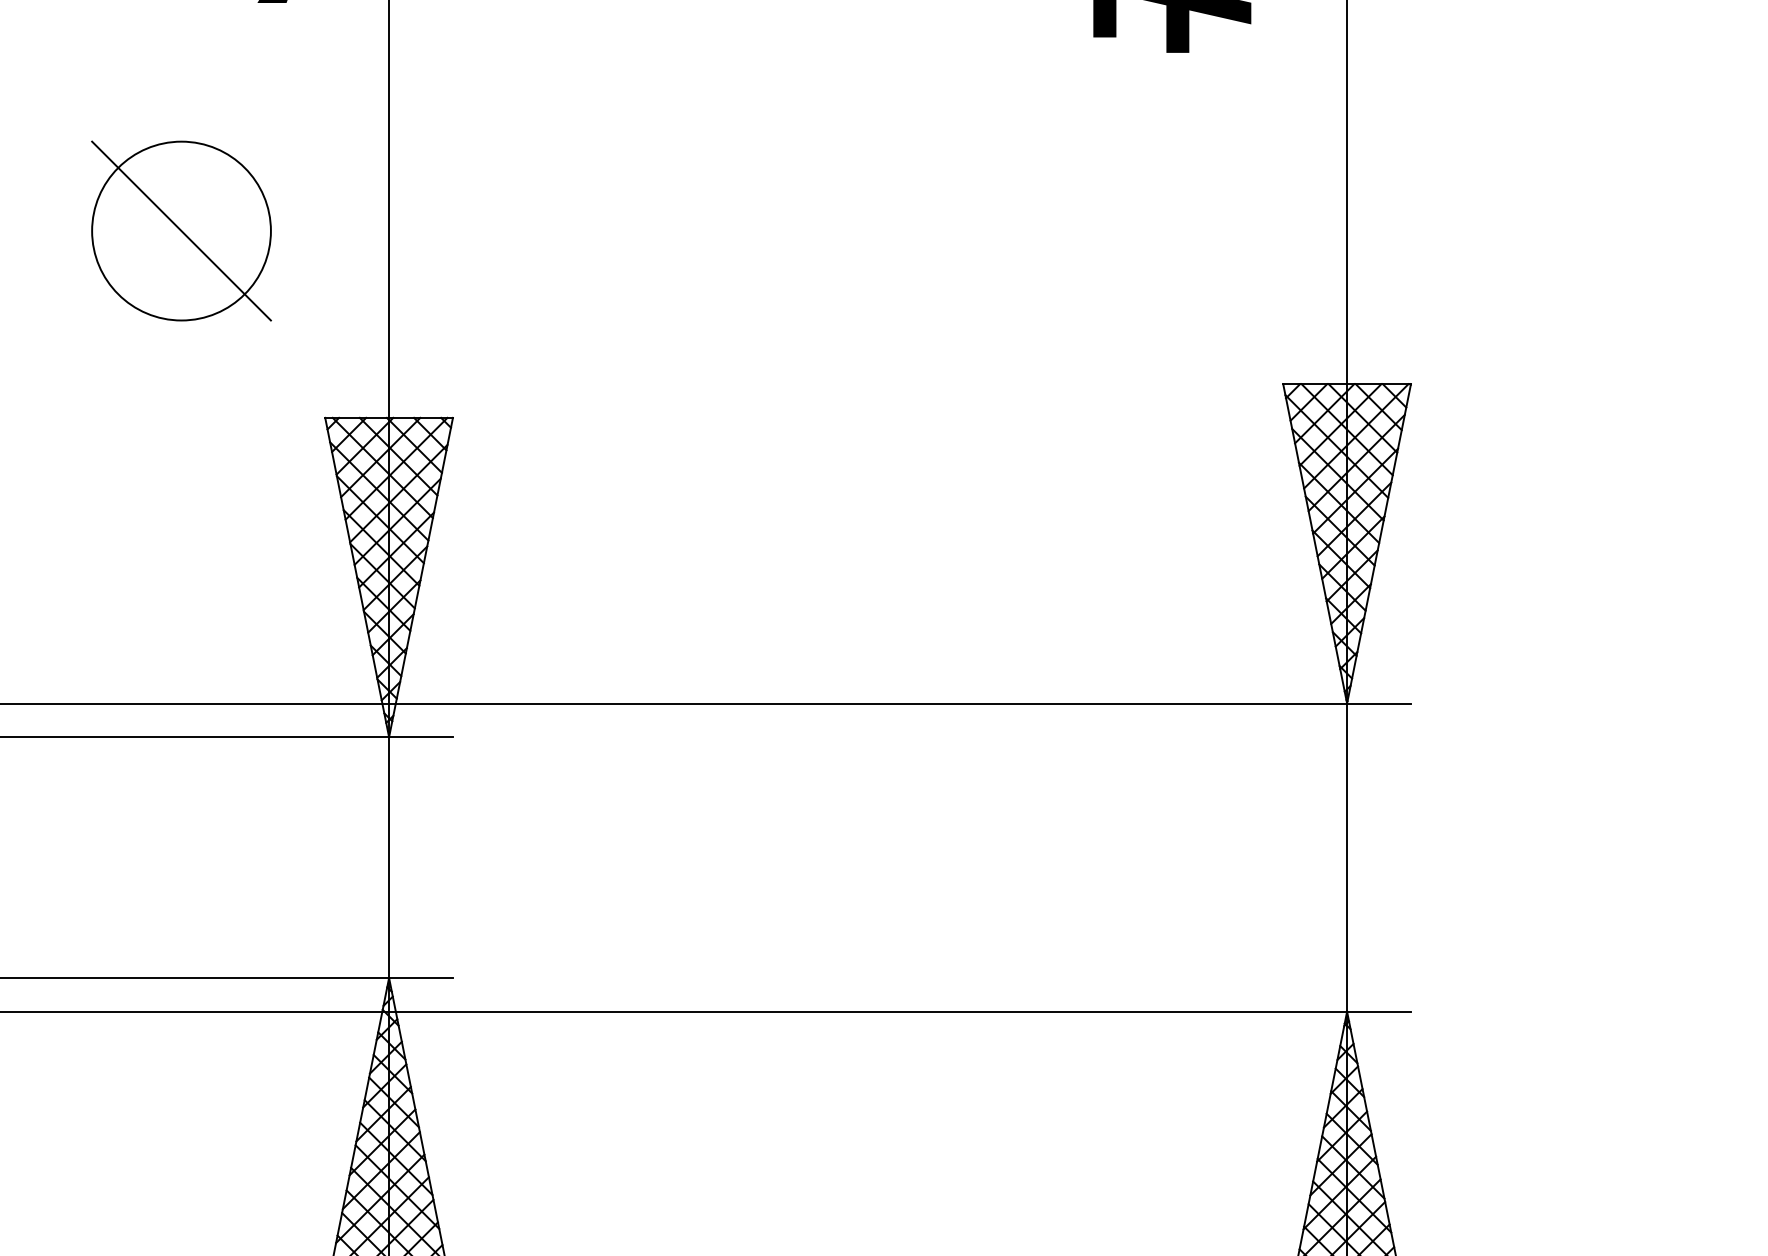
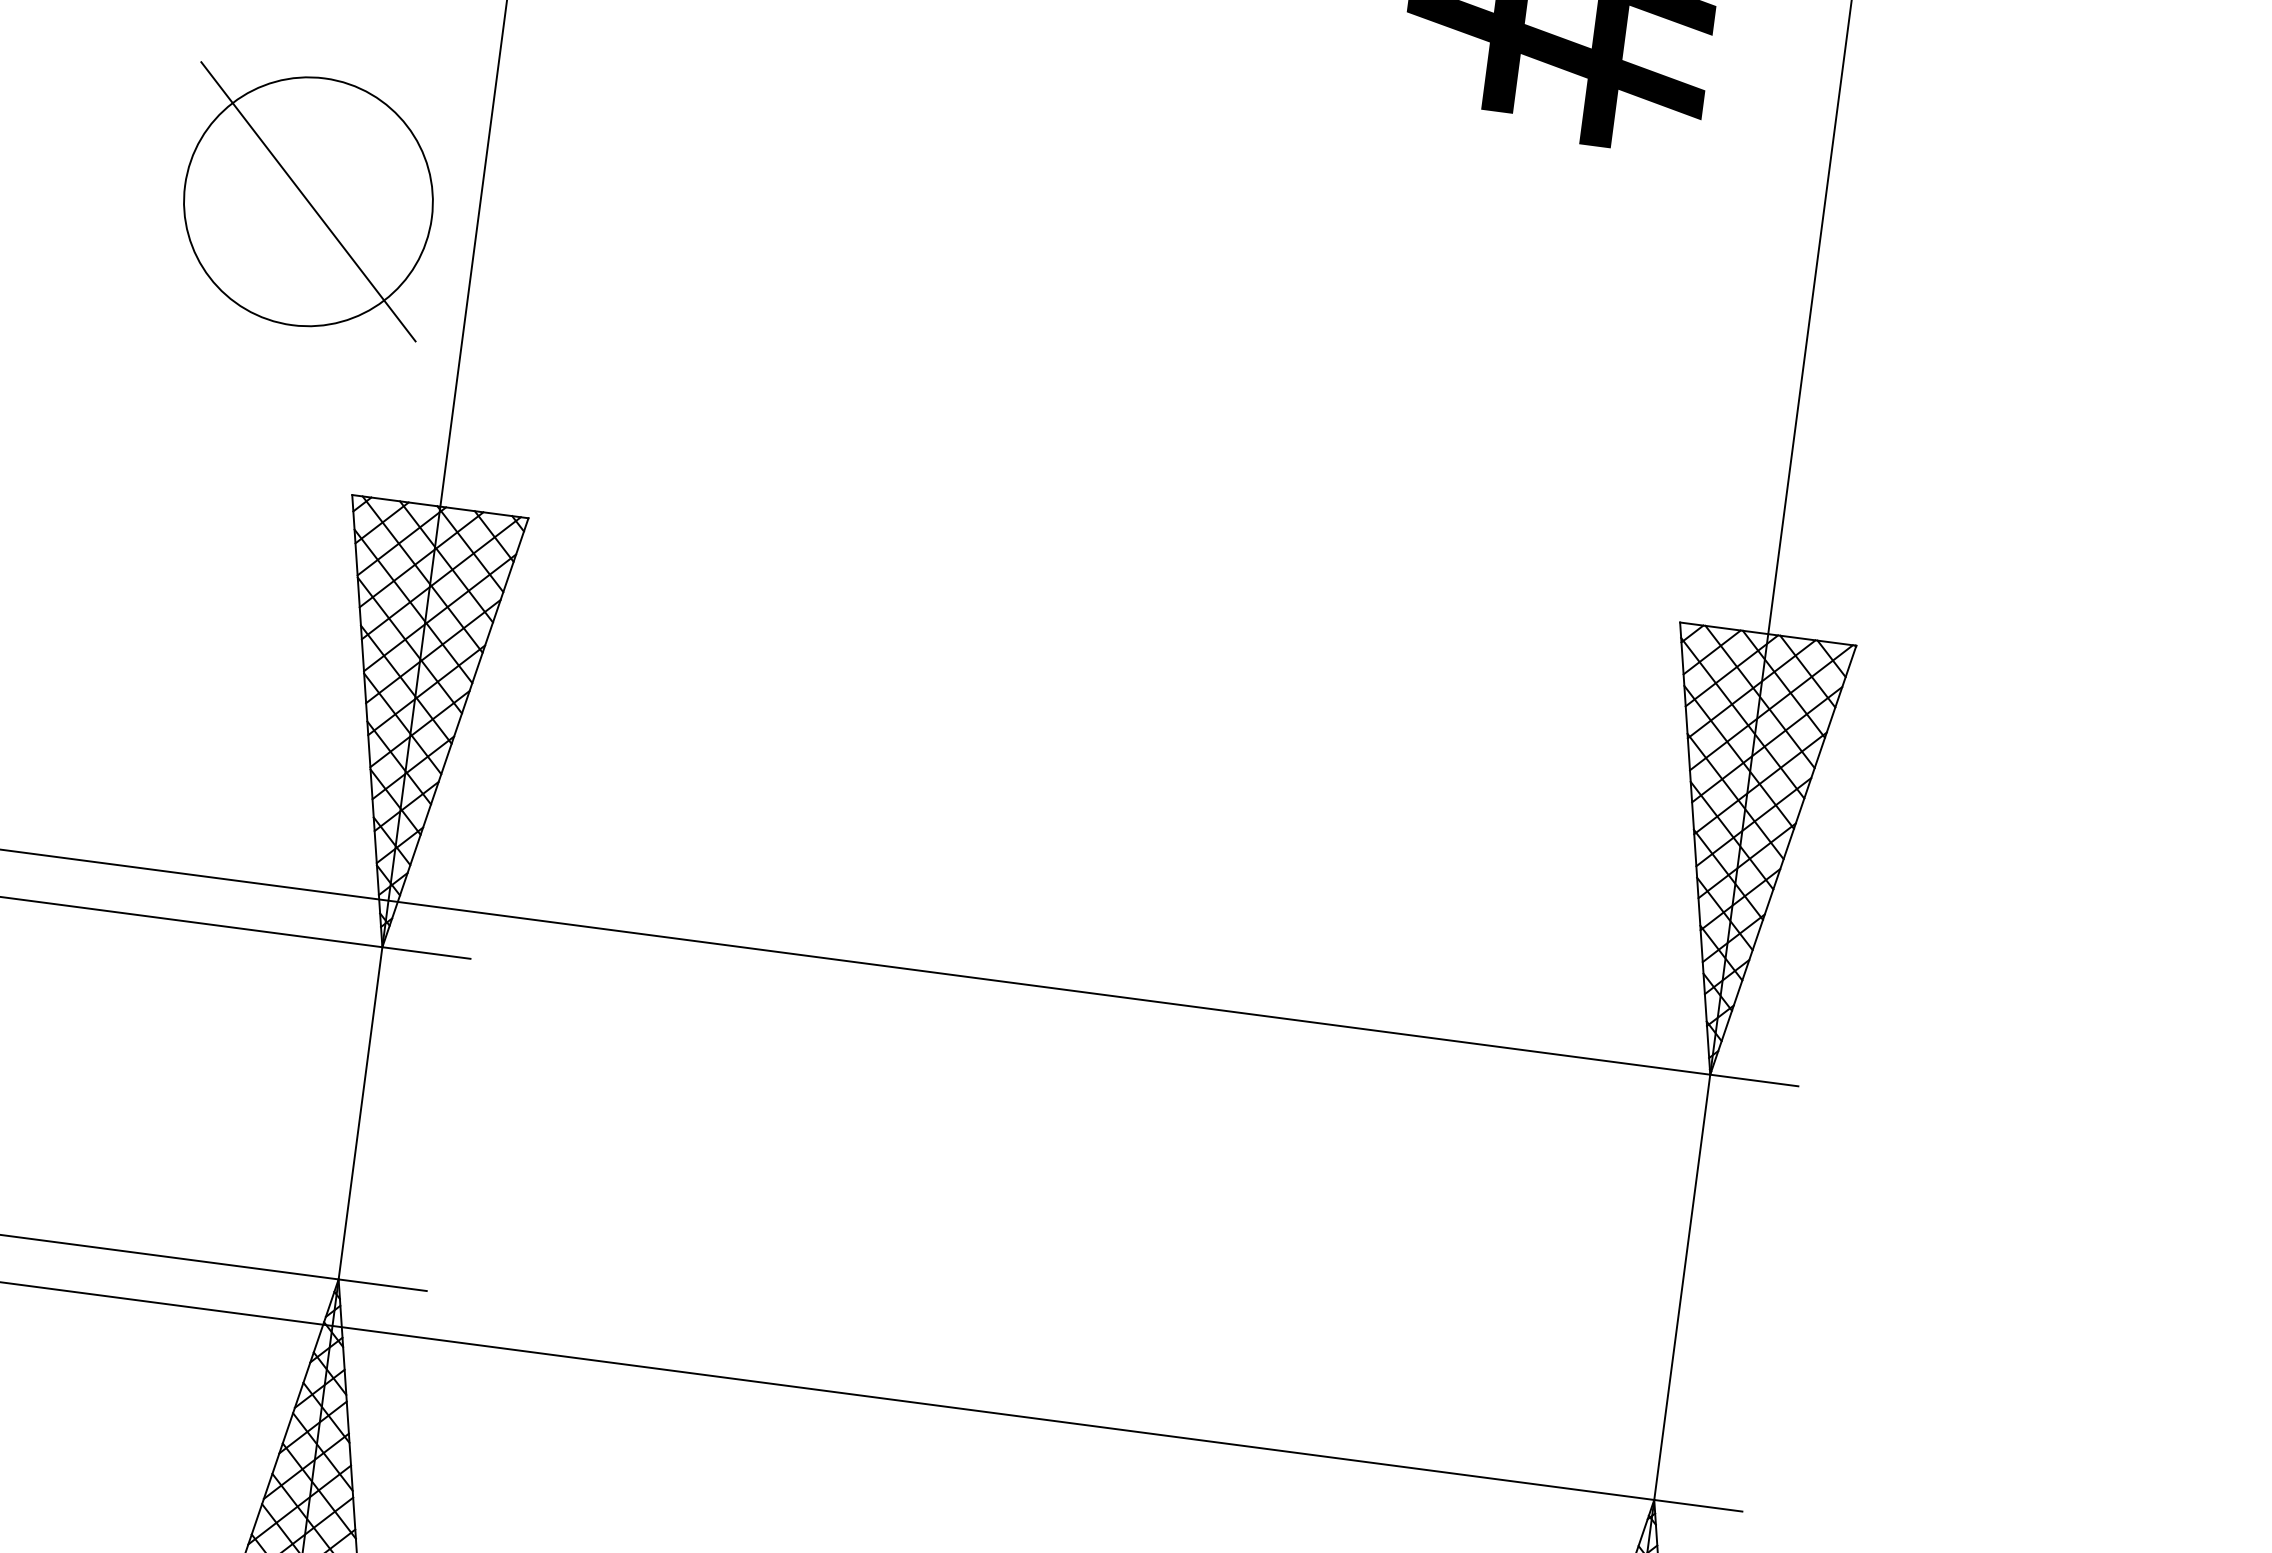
part: (181, 230) -> (308, 200), moved

